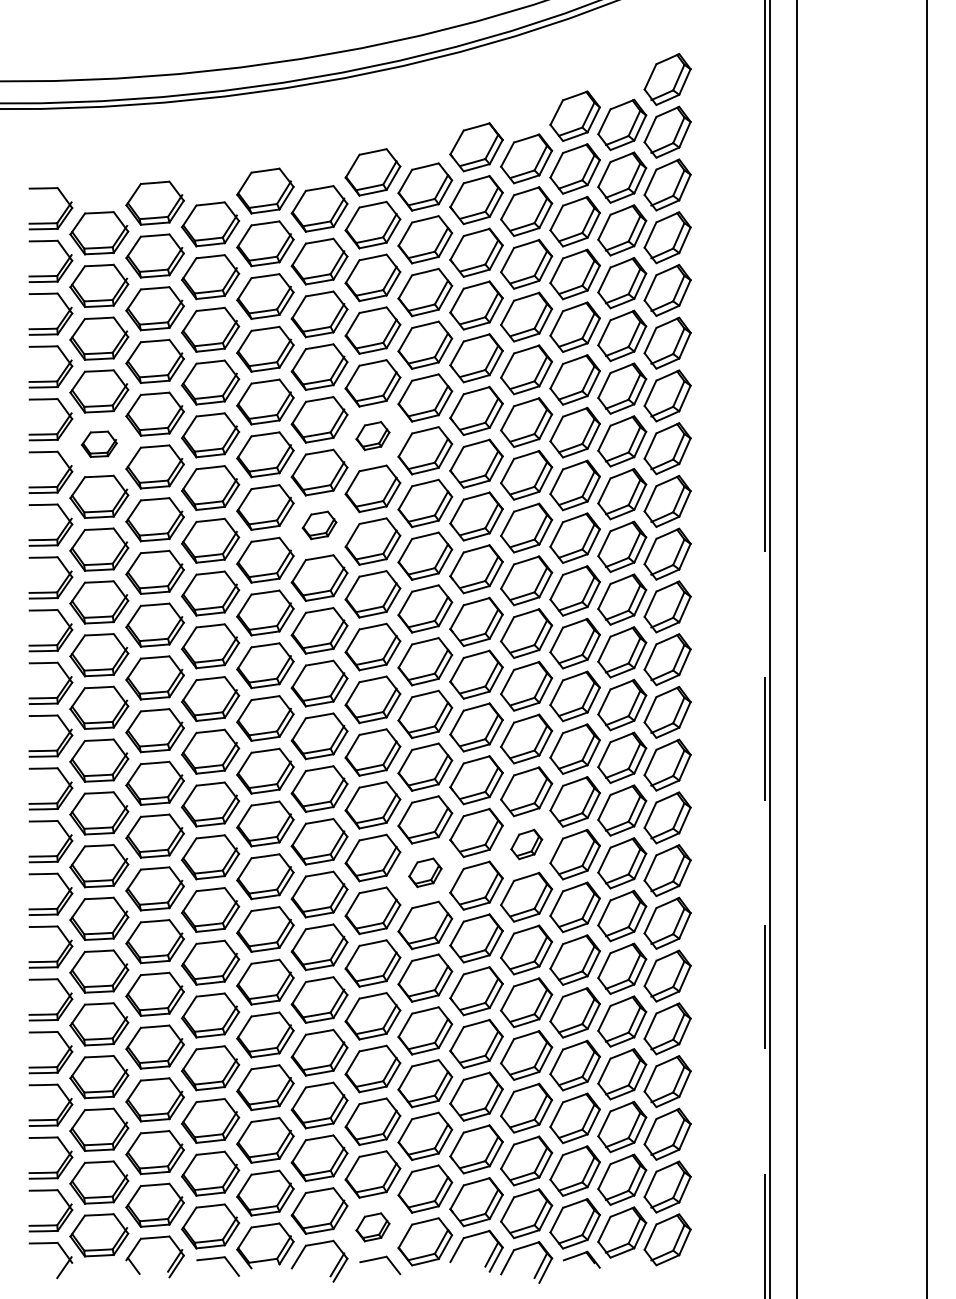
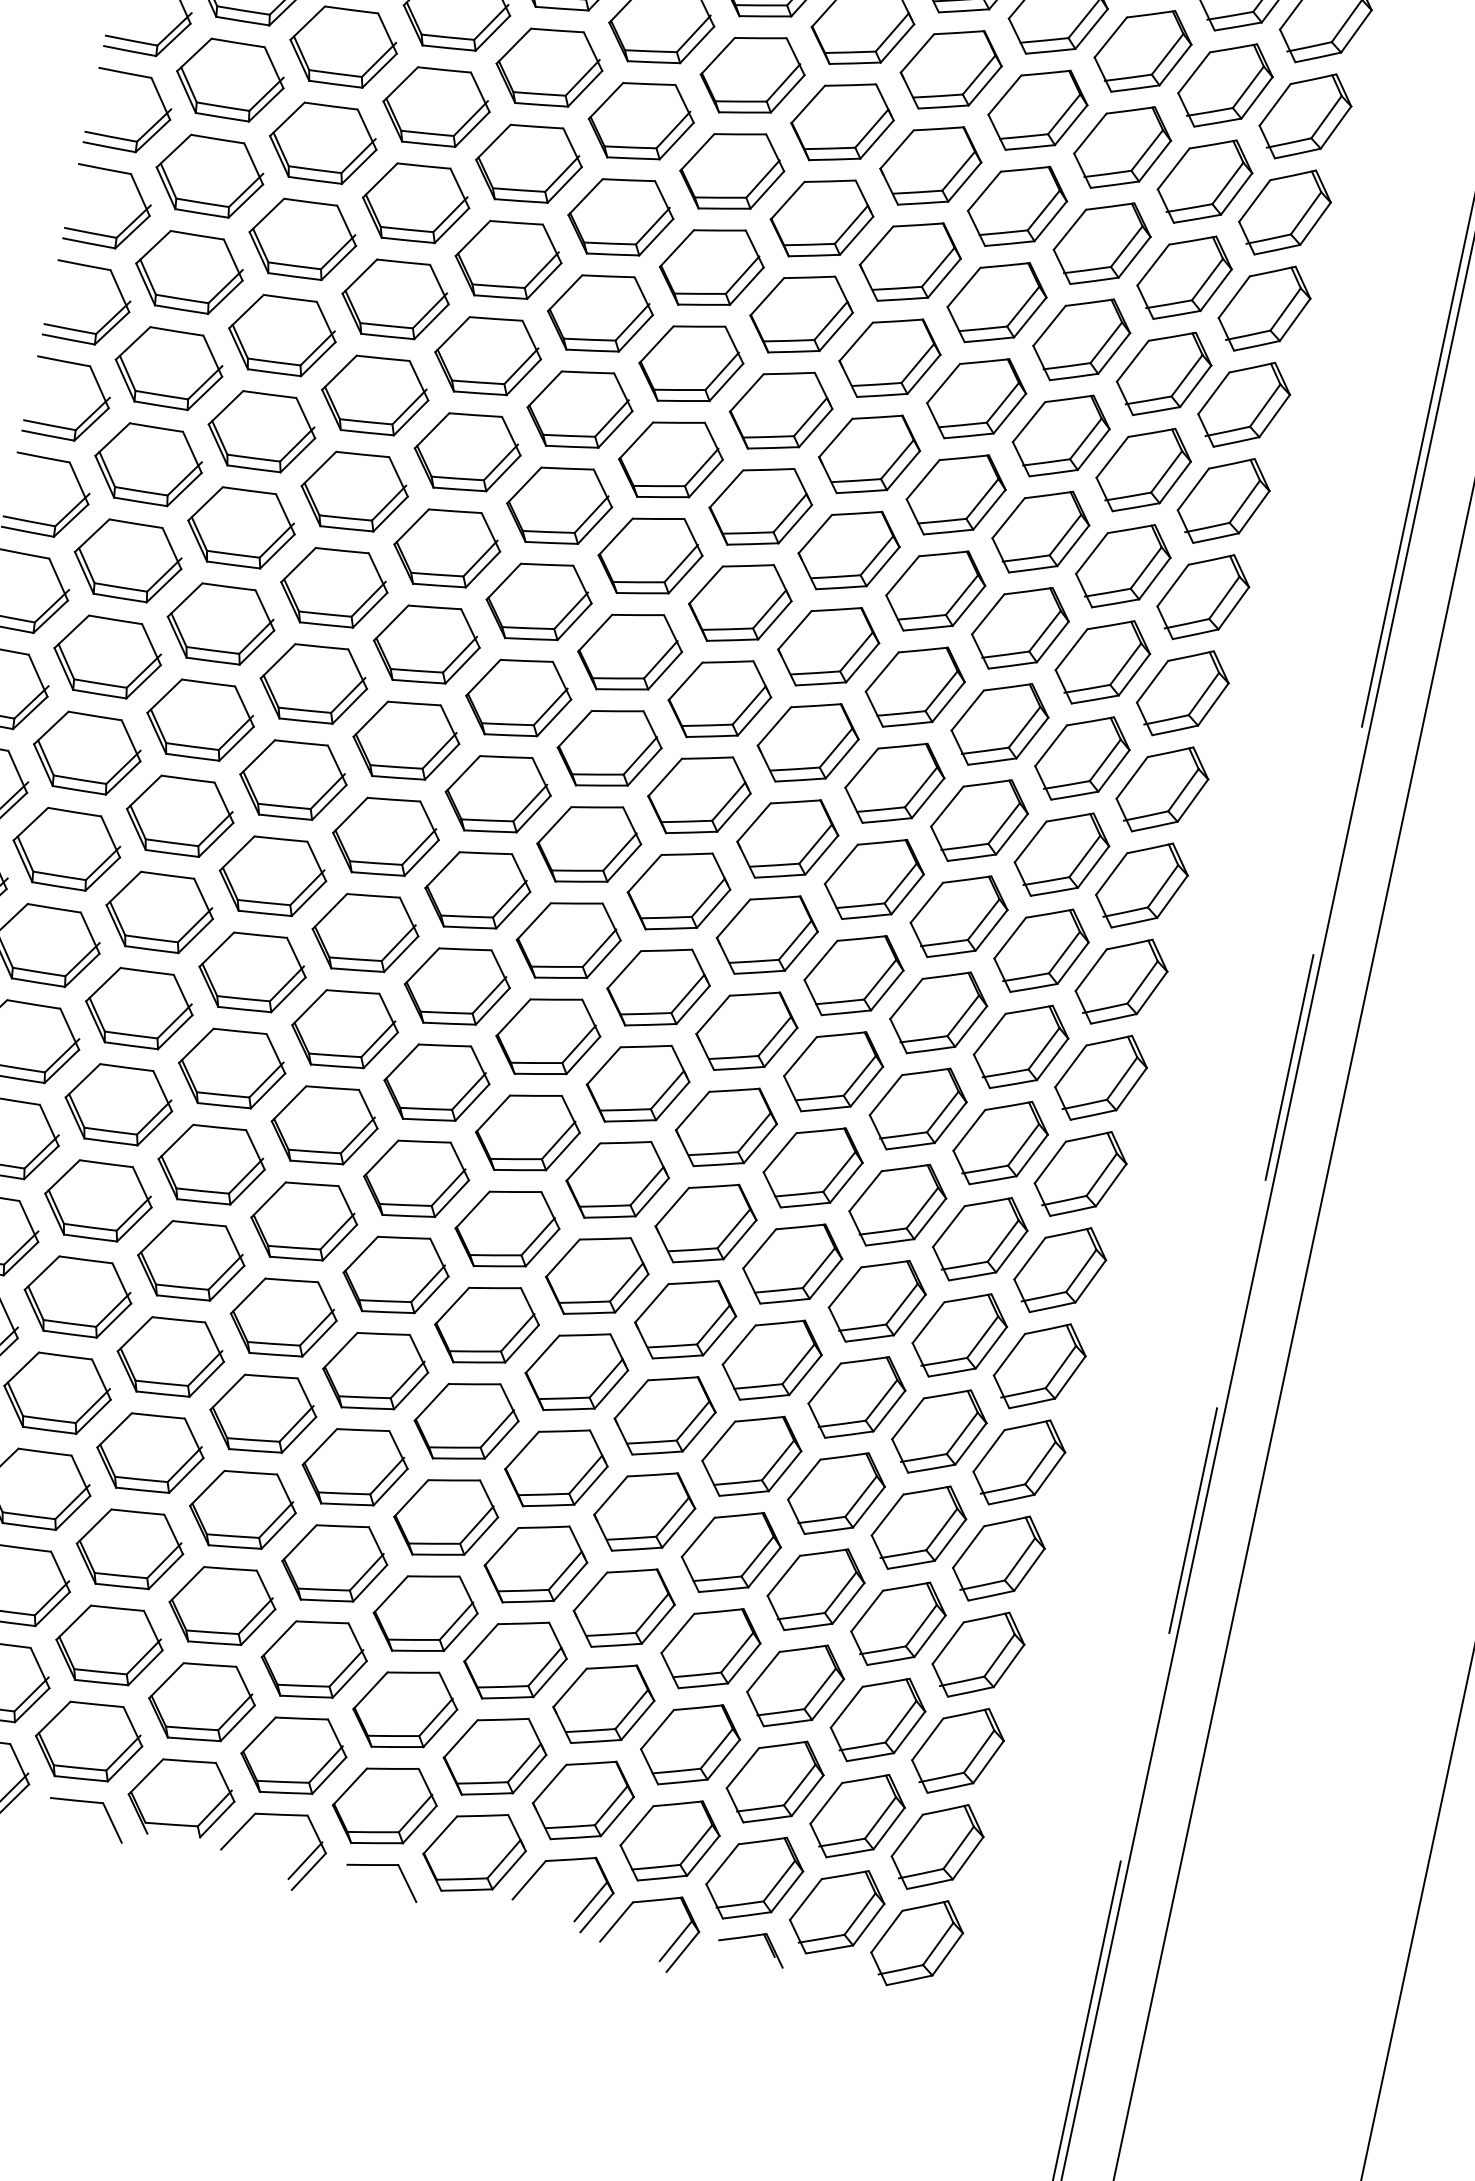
part: (372, 435) -> (690, 362), size x1.67
part: (99, 444) -> (189, 273), size x1.67
part: (319, 525) -> (559, 505), size x1.67
part: (526, 844) -> (812, 1167), size x1.67
part: (425, 872) -> (618, 1179), size x1.67
part: (372, 1227) -> (383, 1806), size x1.67

